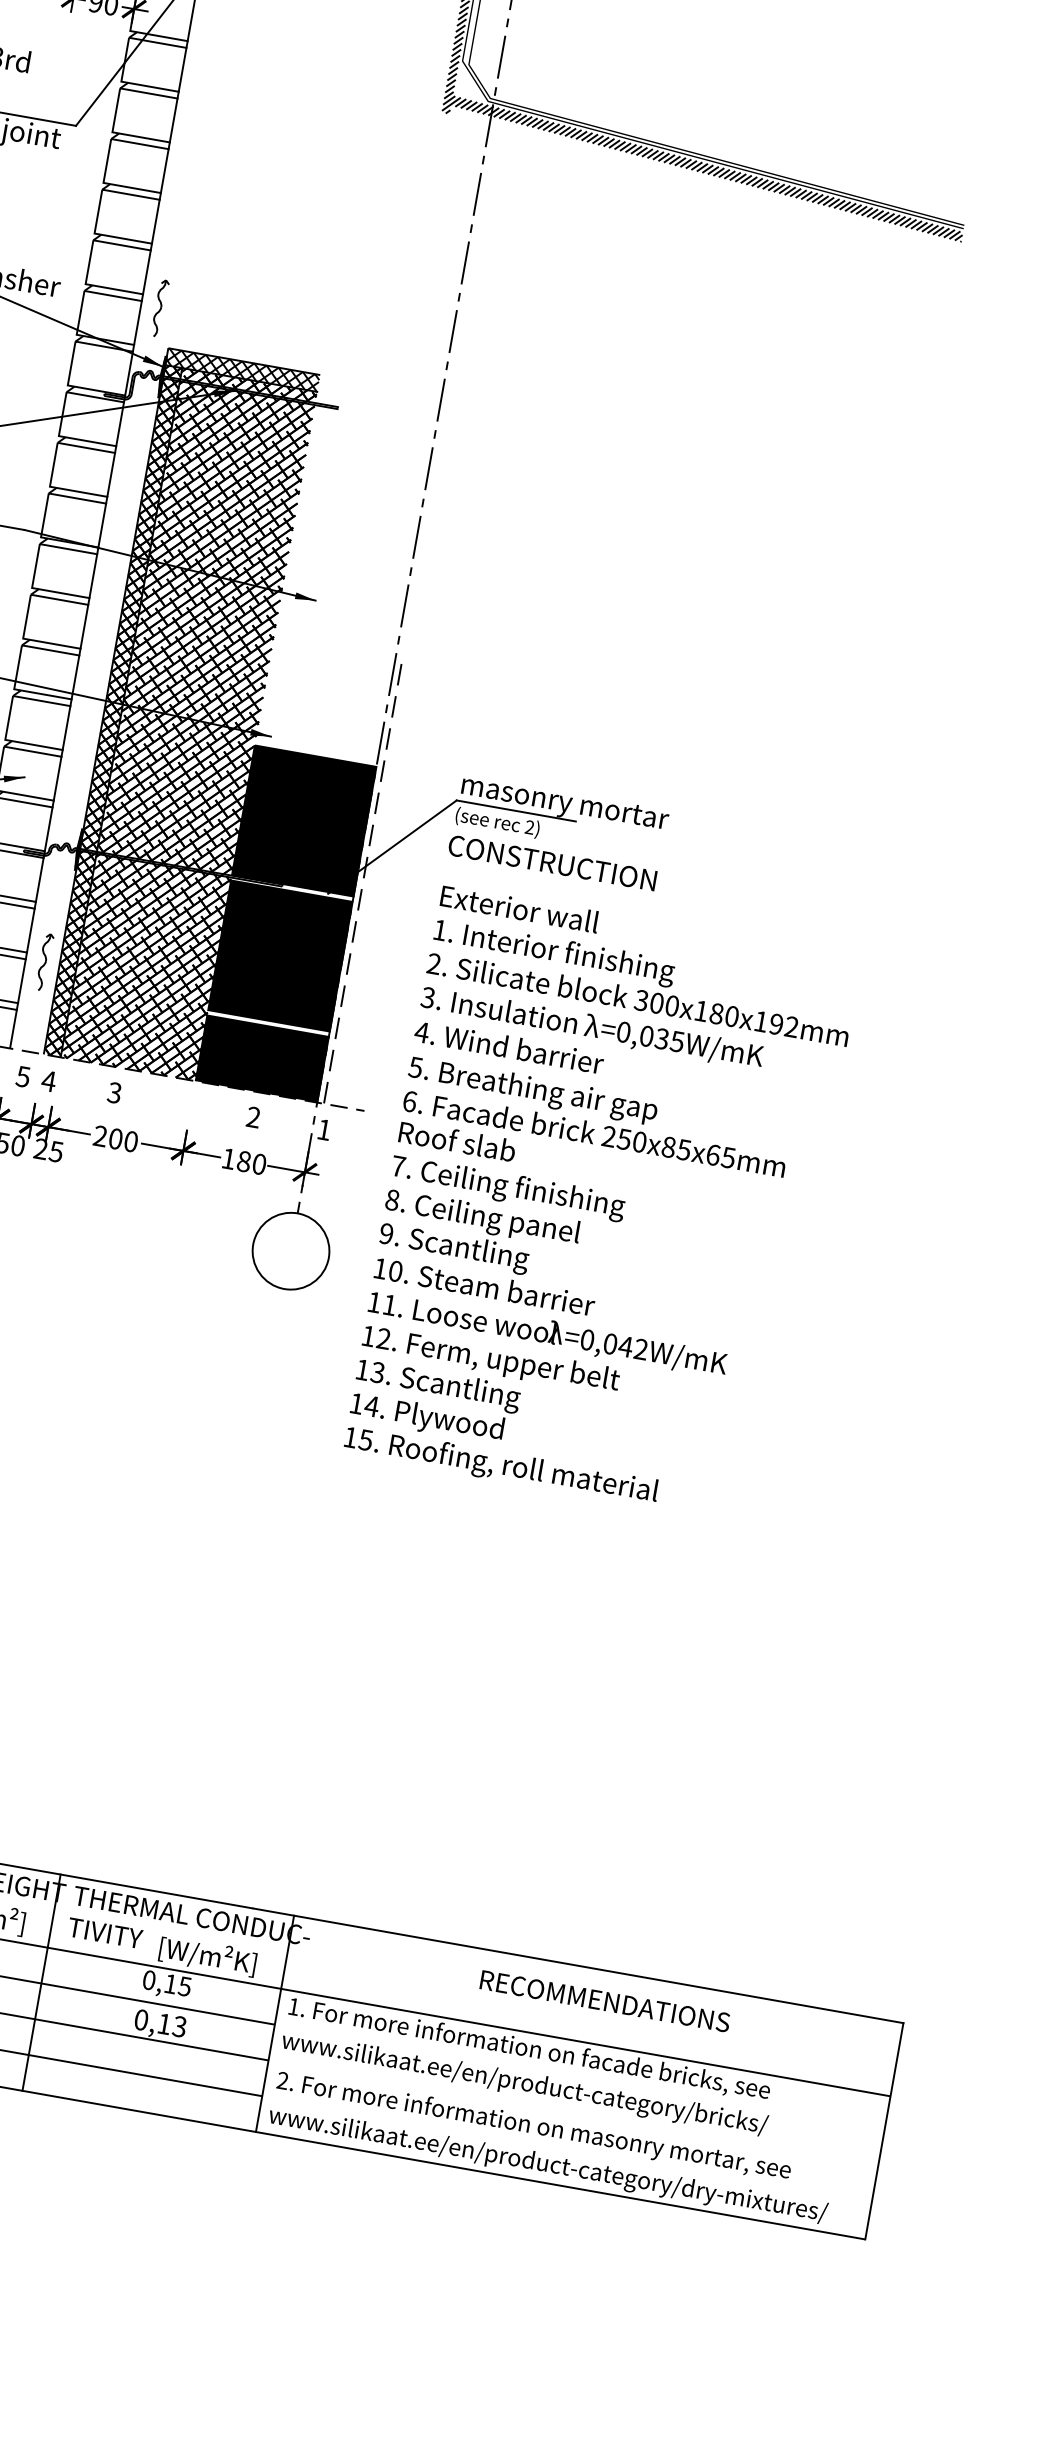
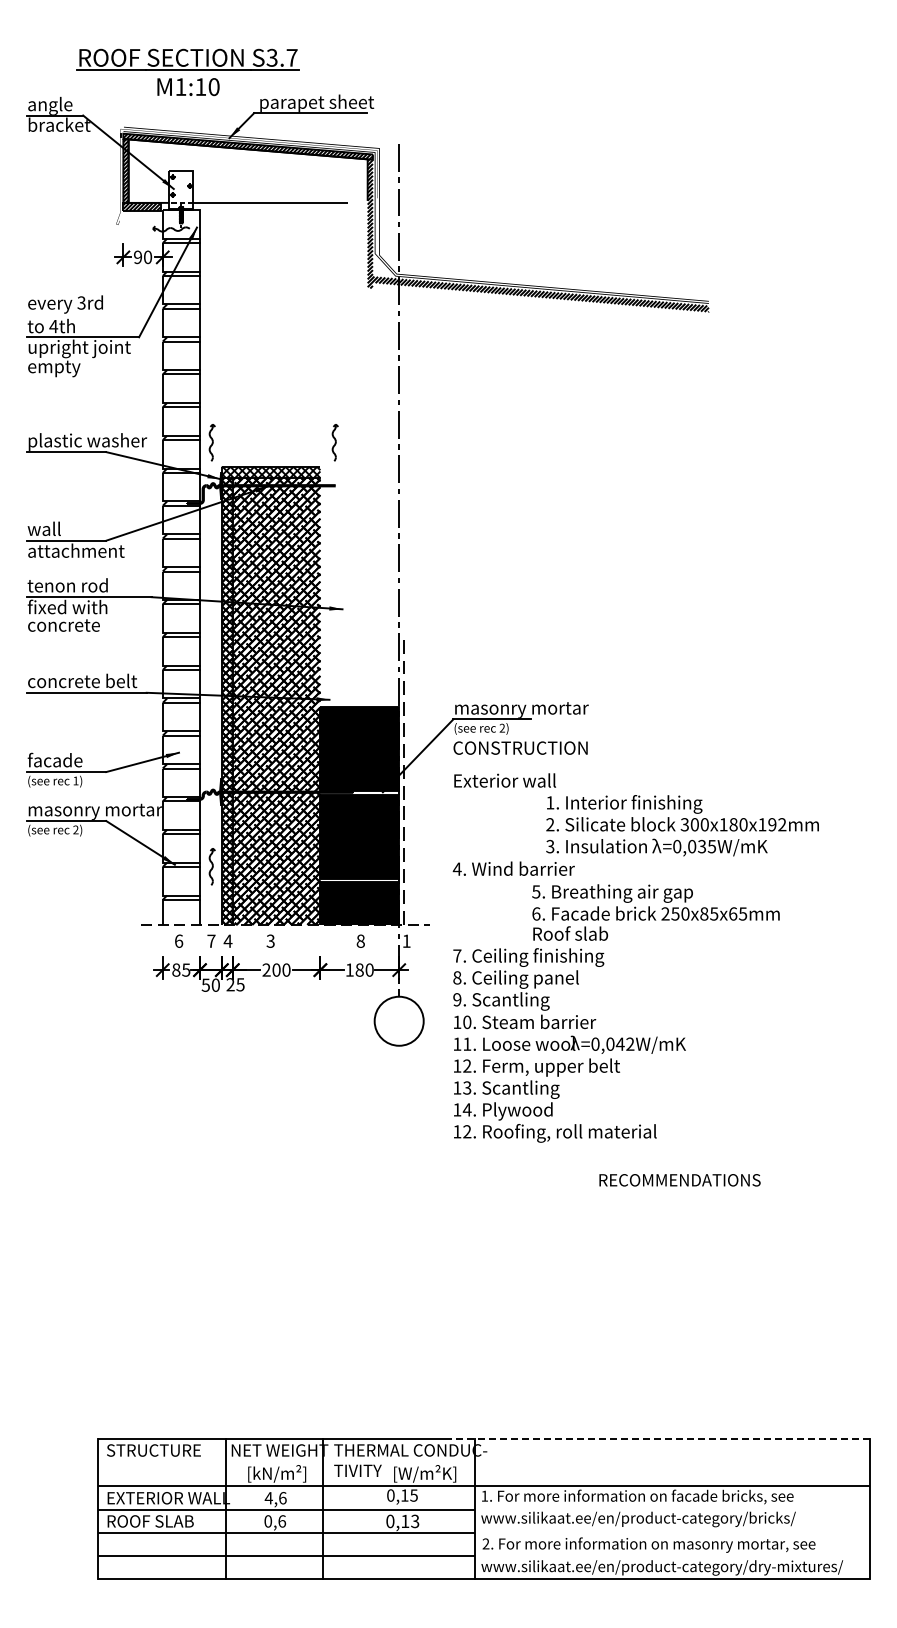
part: (348, 341) -> (334, 442), added
text: (637, 1001) -> (682, 825), moved
text: (23, 1075) -> (211, 940), 5 -> 7
text: (253, 1116) -> (360, 940), 2 -> 8
text: (593, 1131) -> (655, 912), moved
text: (366, 1439) -> (467, 1131), 15. -> 12.
line: (578, 1965) -> (659, 1438), solid -> dashed
text: (604, 2001) -> (679, 1180), moved

